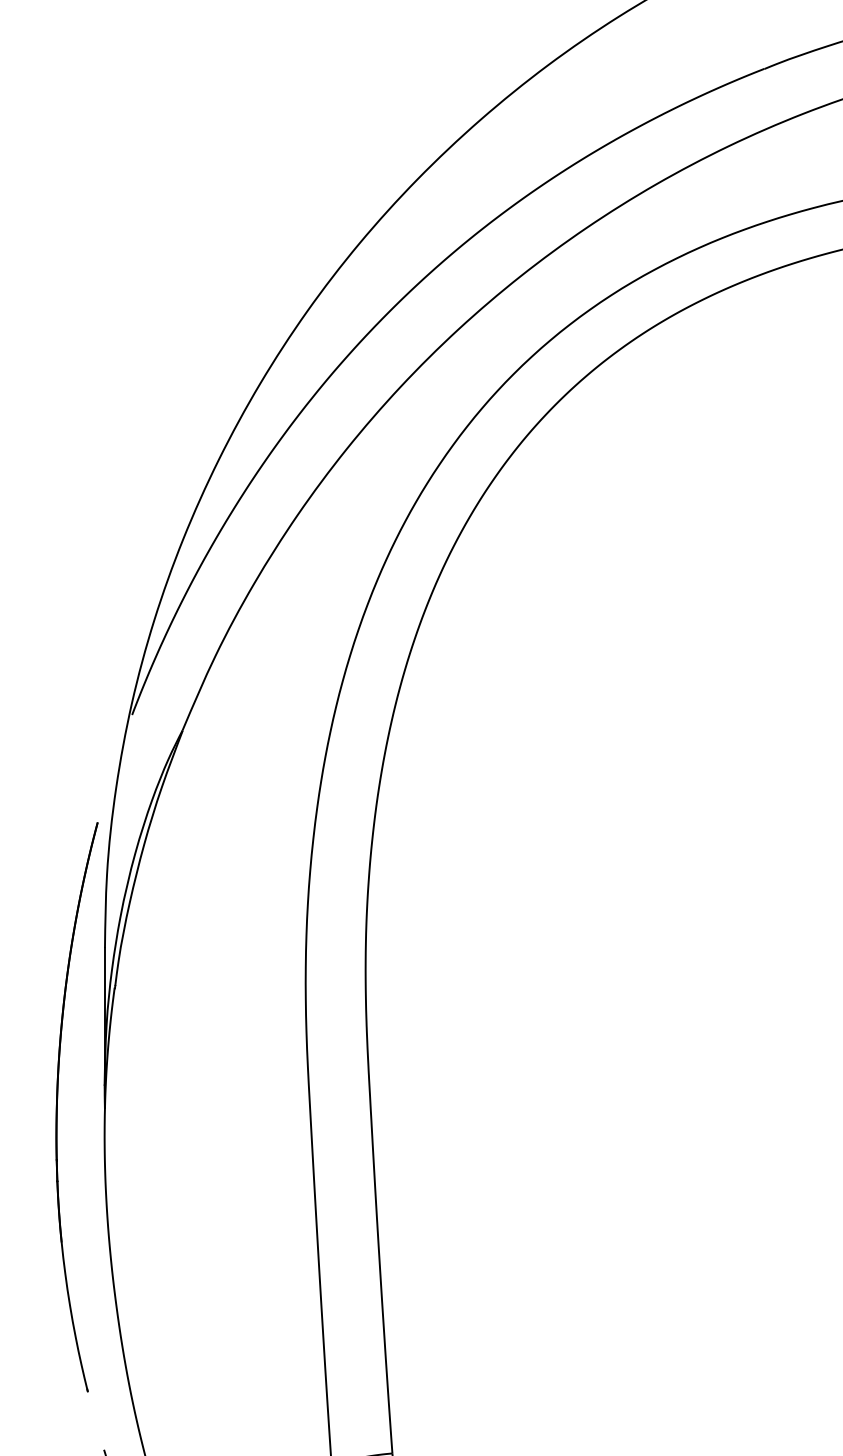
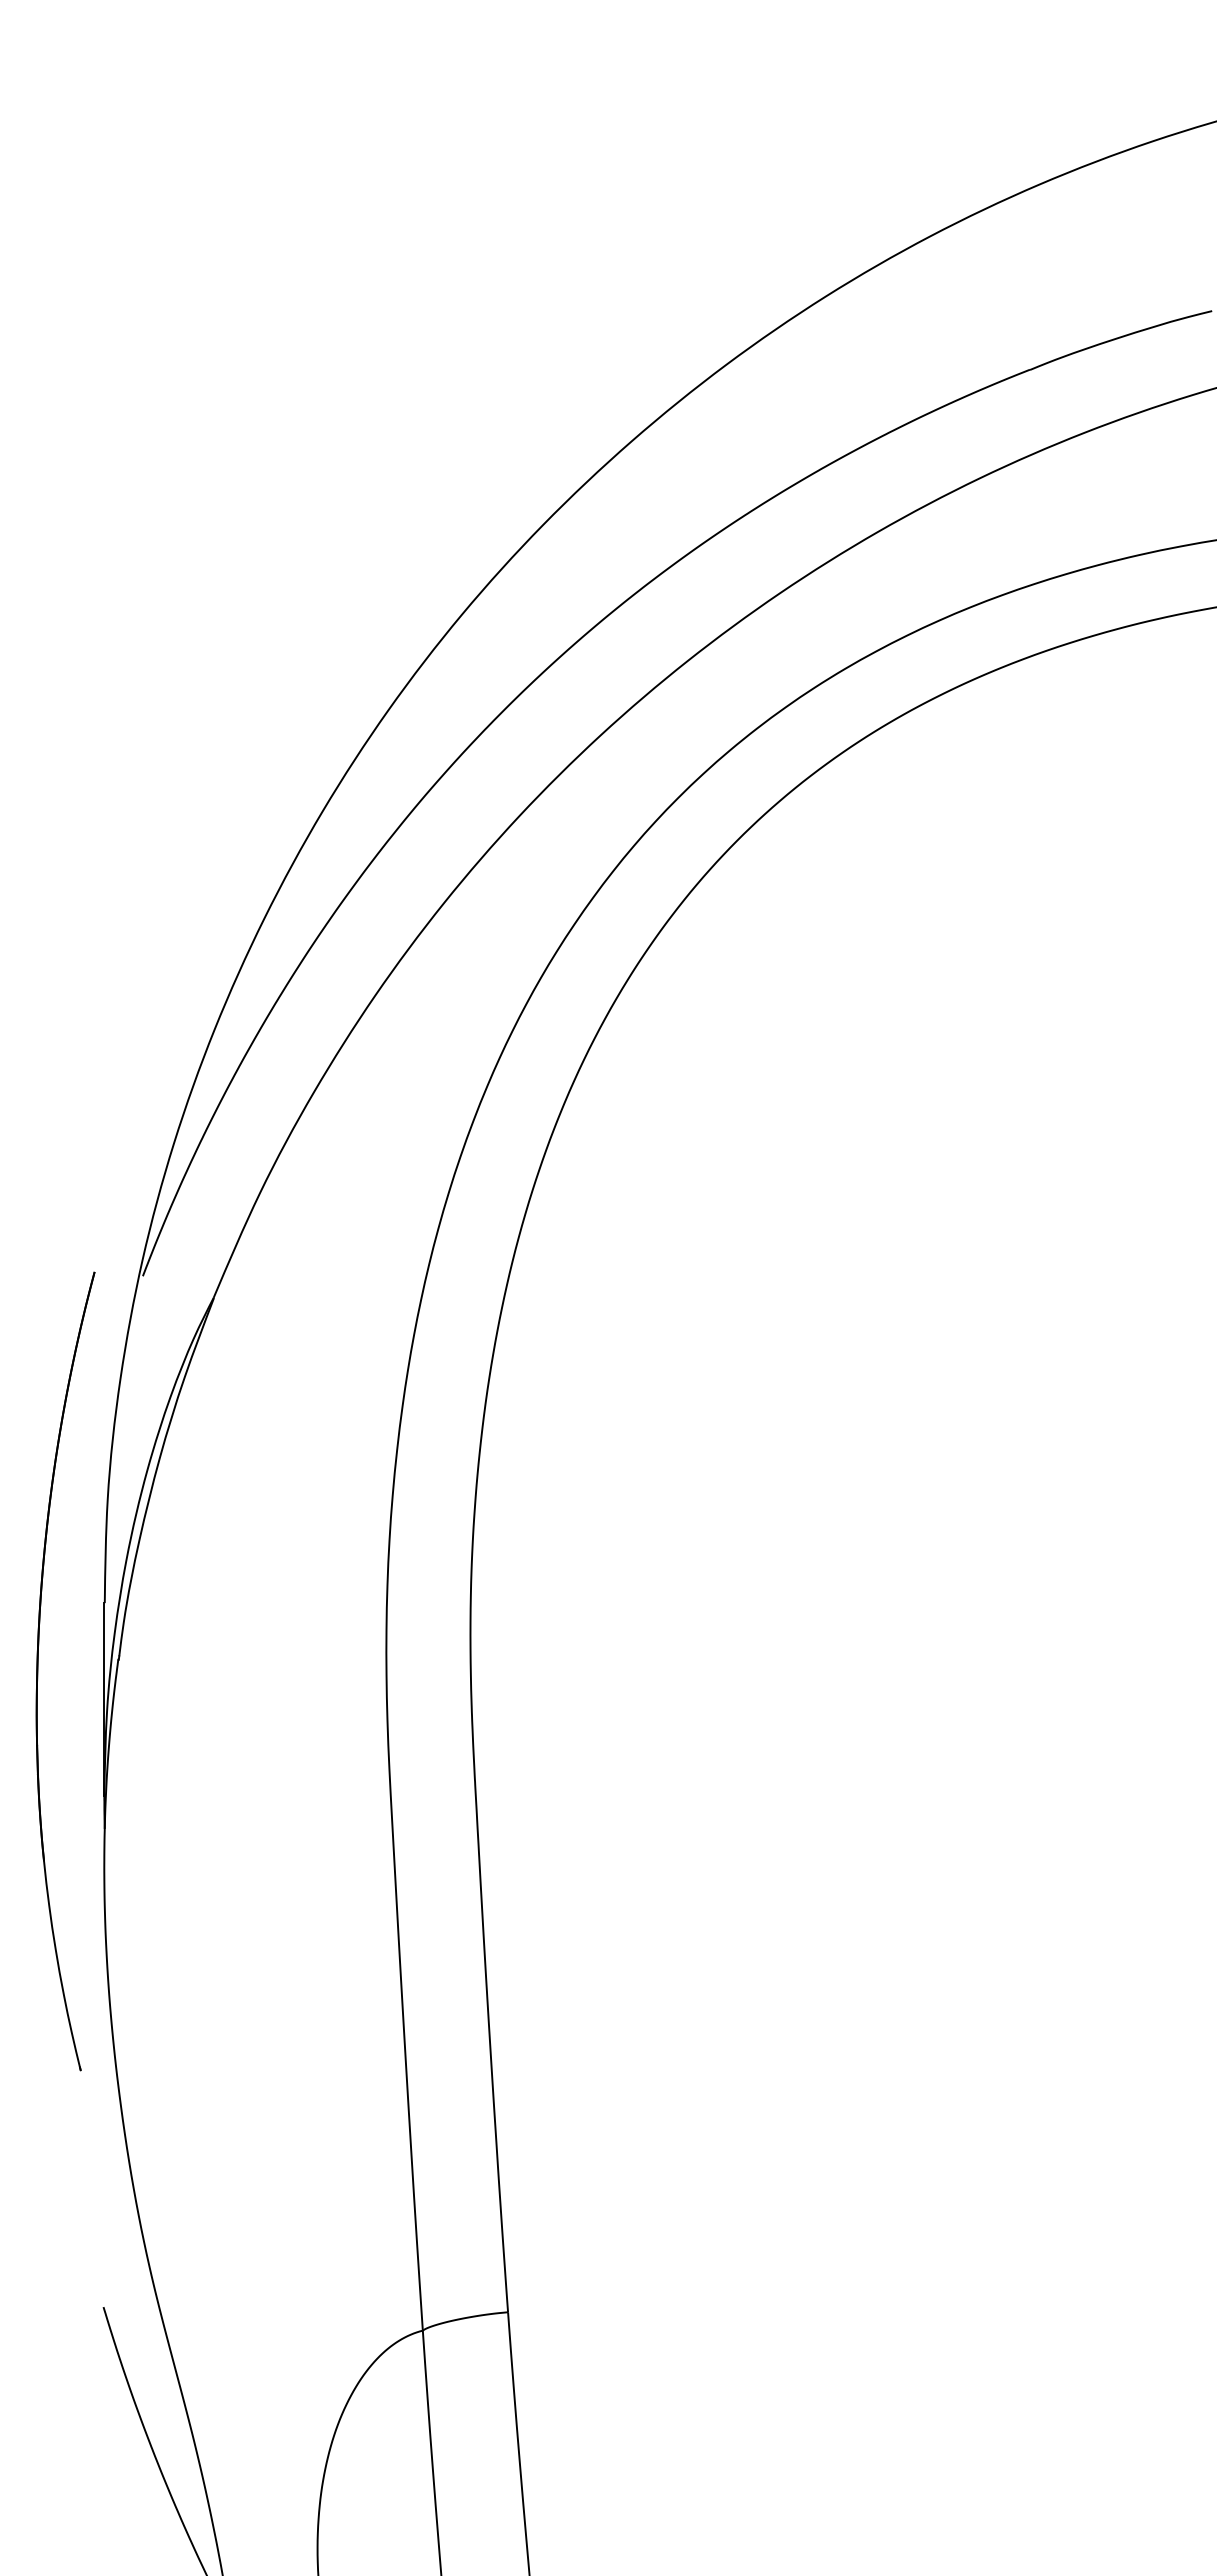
part: (57, 1107) -> (38, 1671), moved

